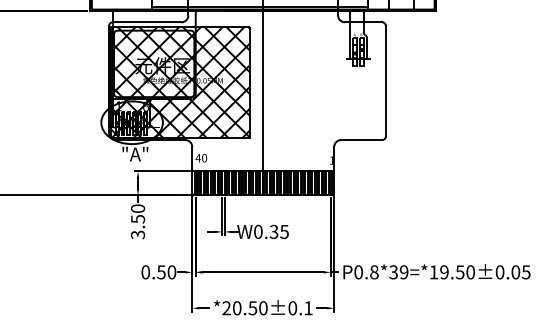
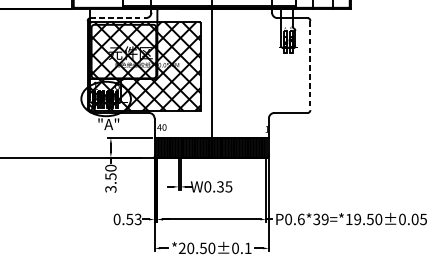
line: (147, 22) -> (118, 18), solid -> dashed
line: (385, 81) -> (310, 65), solid -> dashed
text: (171, 272) -> (137, 219), 0.50 -> 0.53
text: (374, 272) -> (301, 219), P0.8*39=*19.50±0.05 -> P0.6*39=*19.50±0.05

